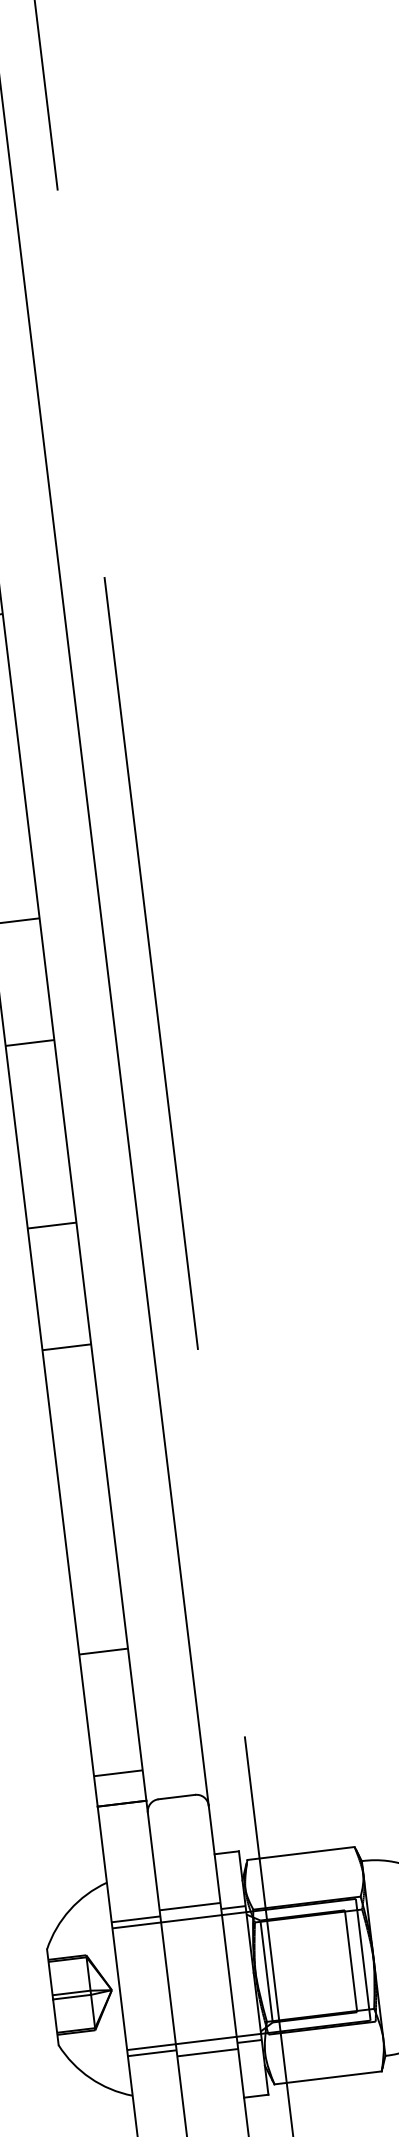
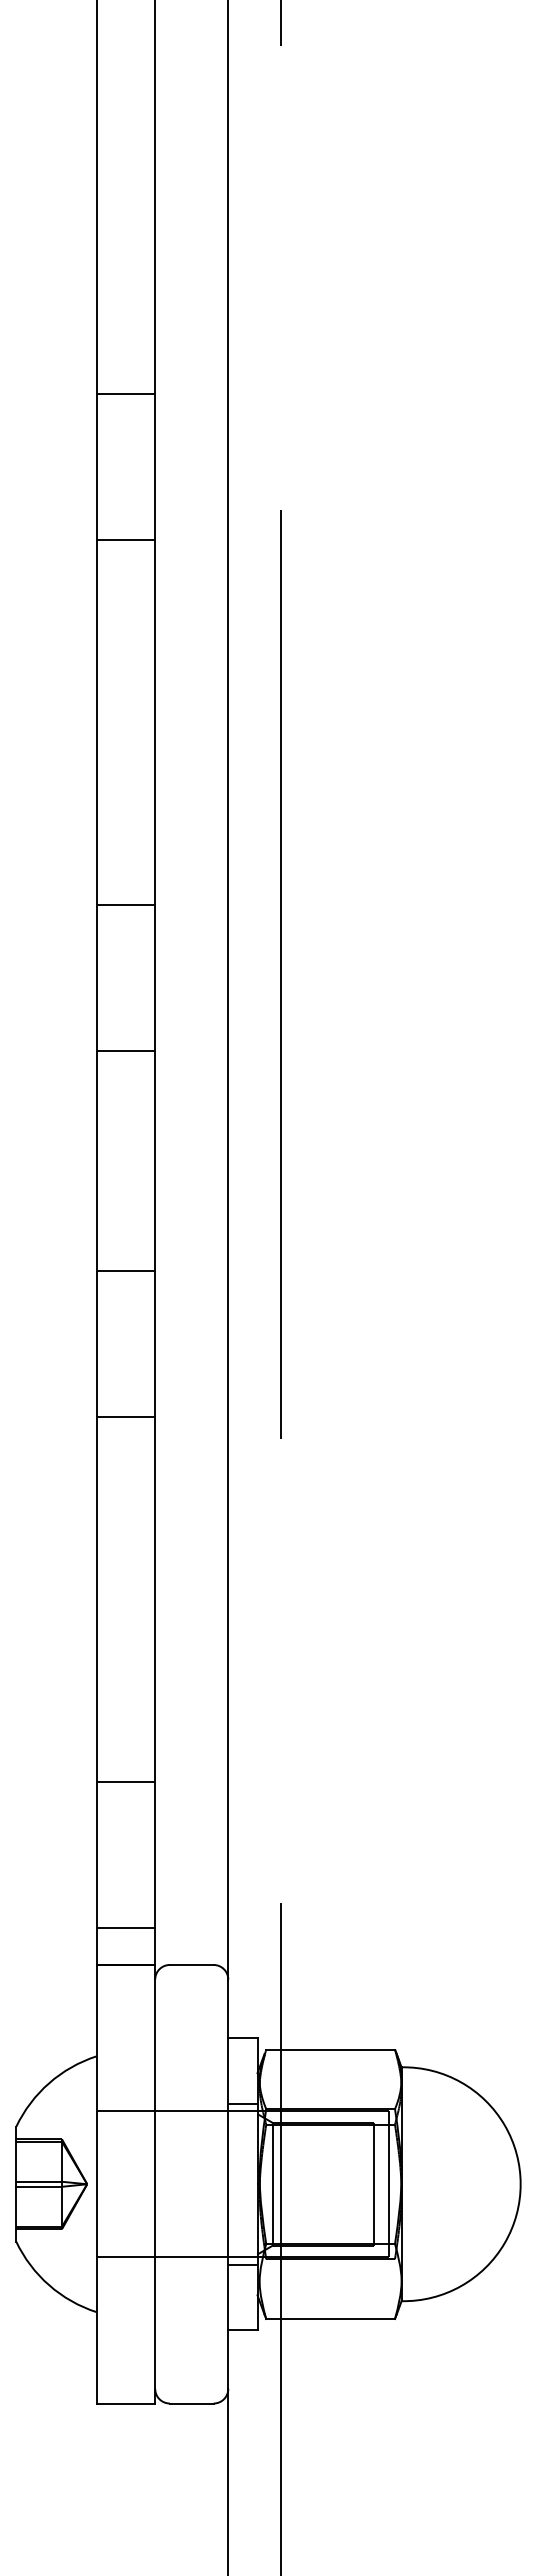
line: (189, 1906) -> (191, 2096), removed
line: (135, 1919) -> (125, 2103), removed
line: (207, 2052) -> (191, 2271), removed
line: (151, 2053) -> (125, 2264), removed

